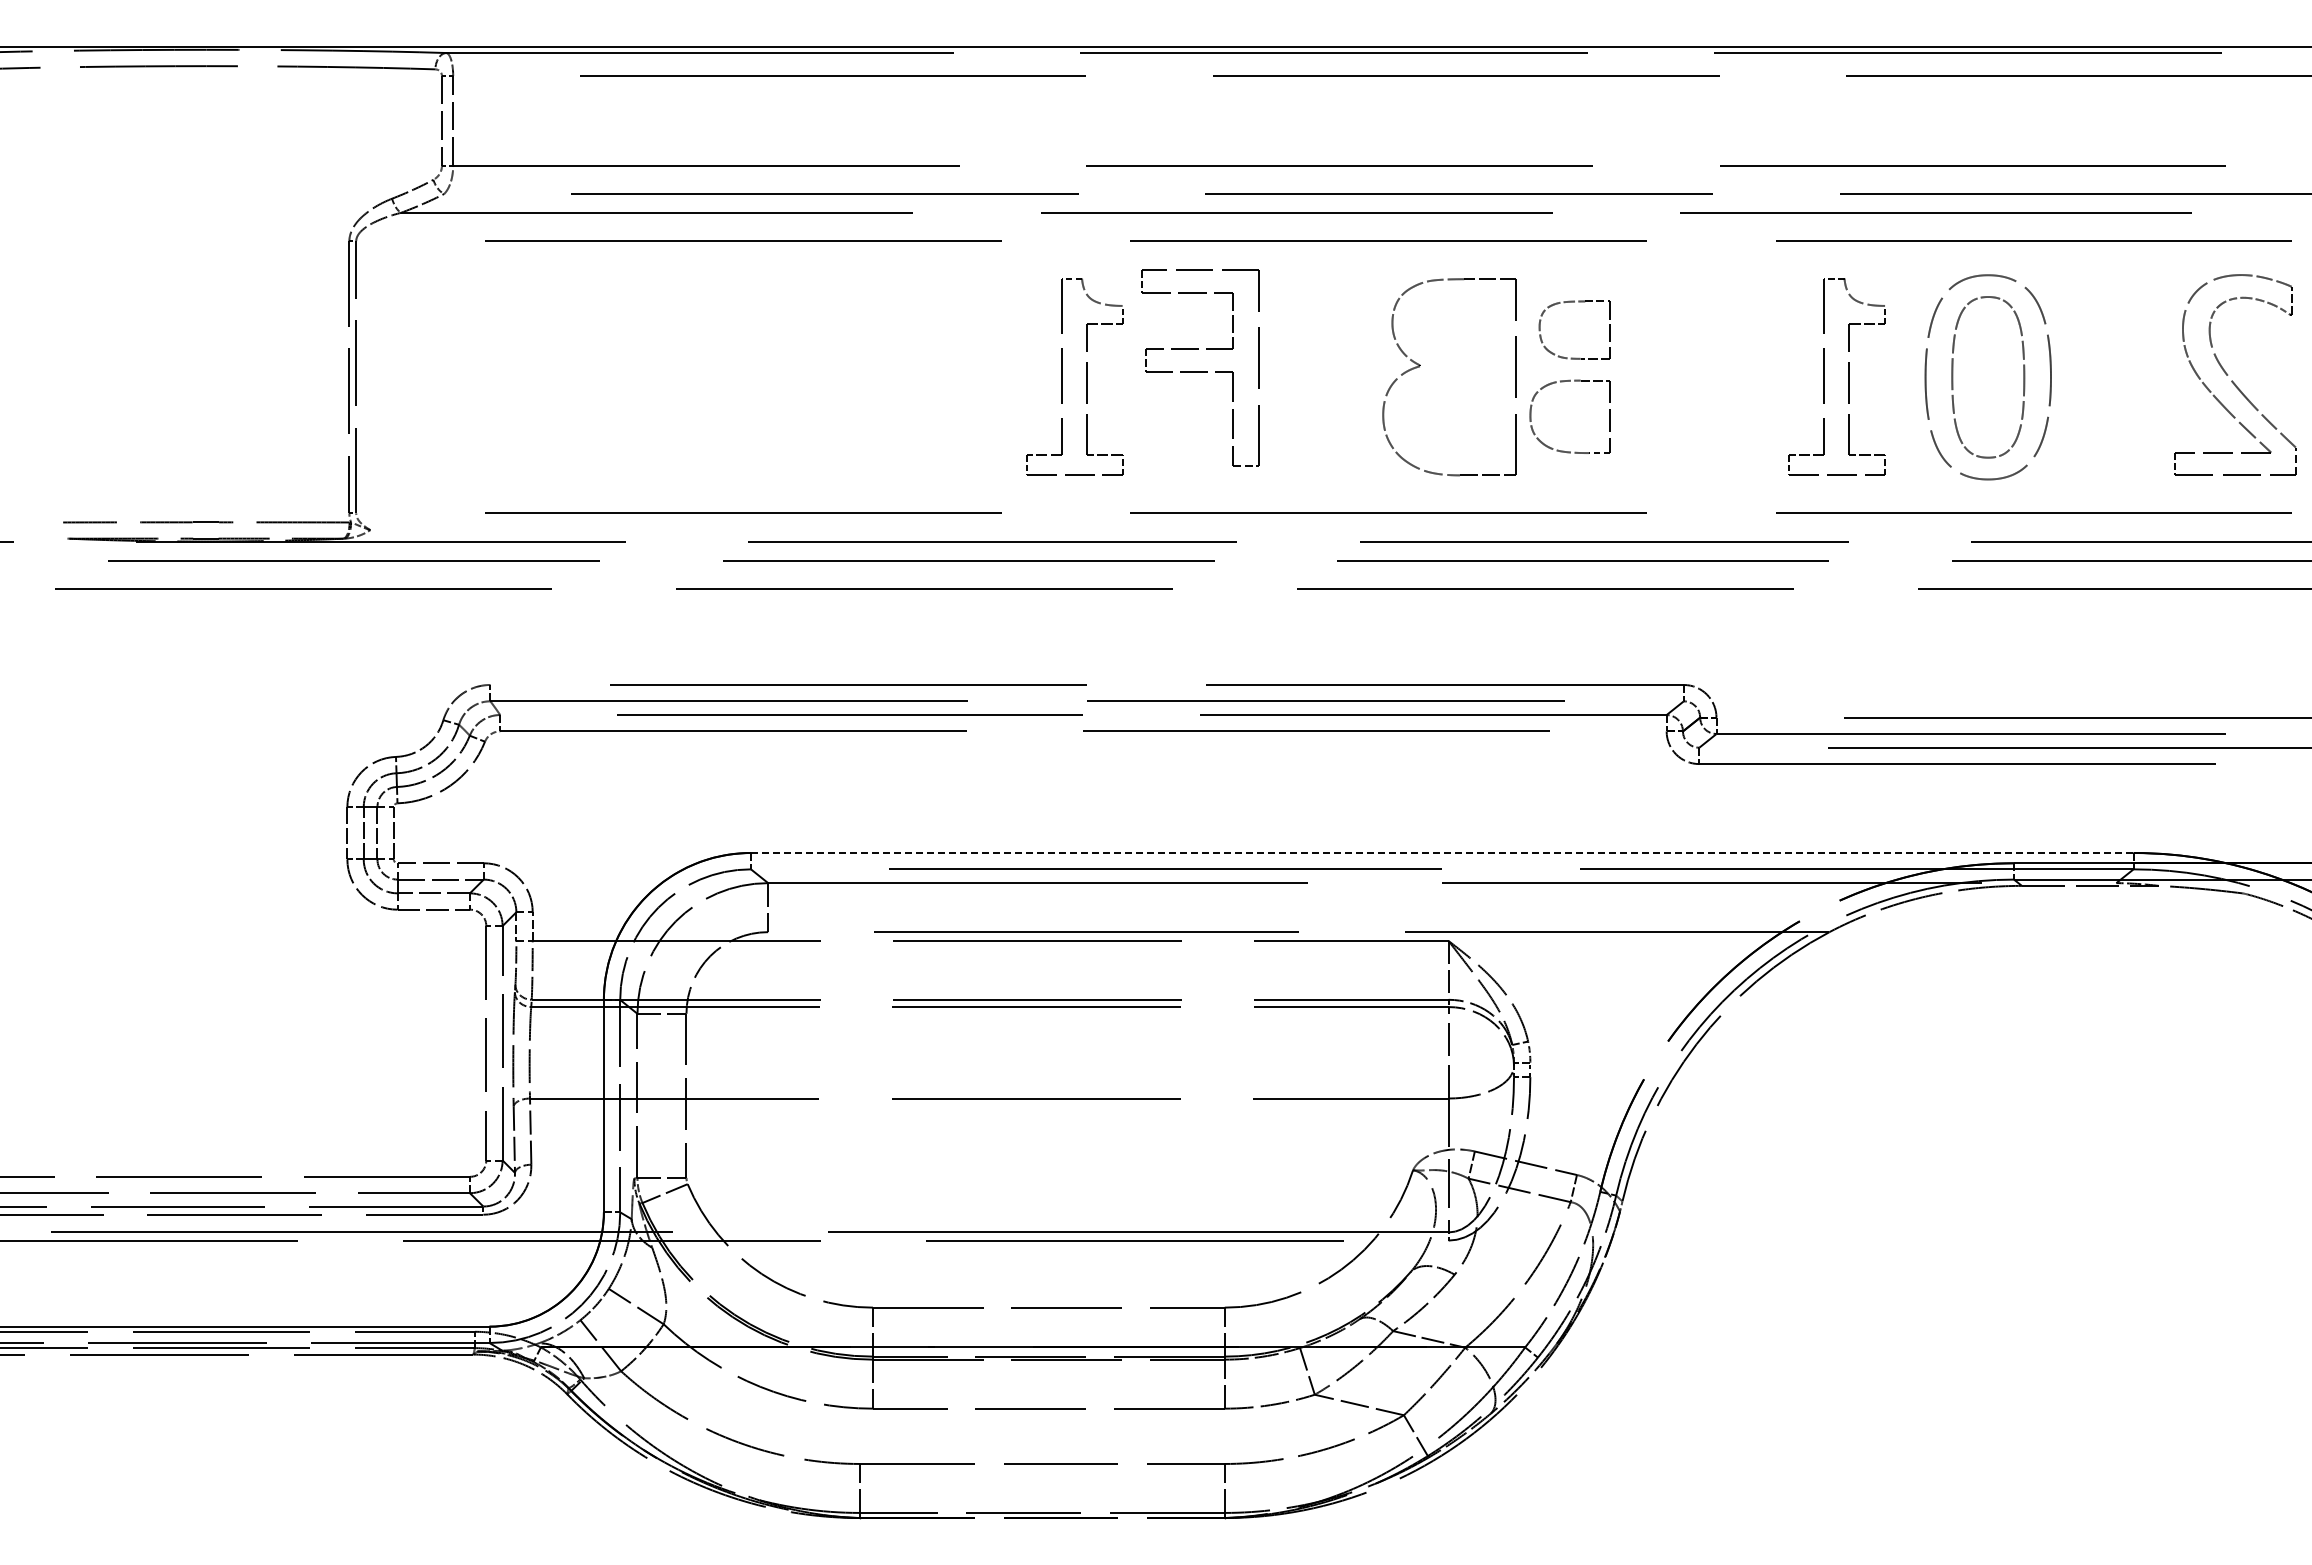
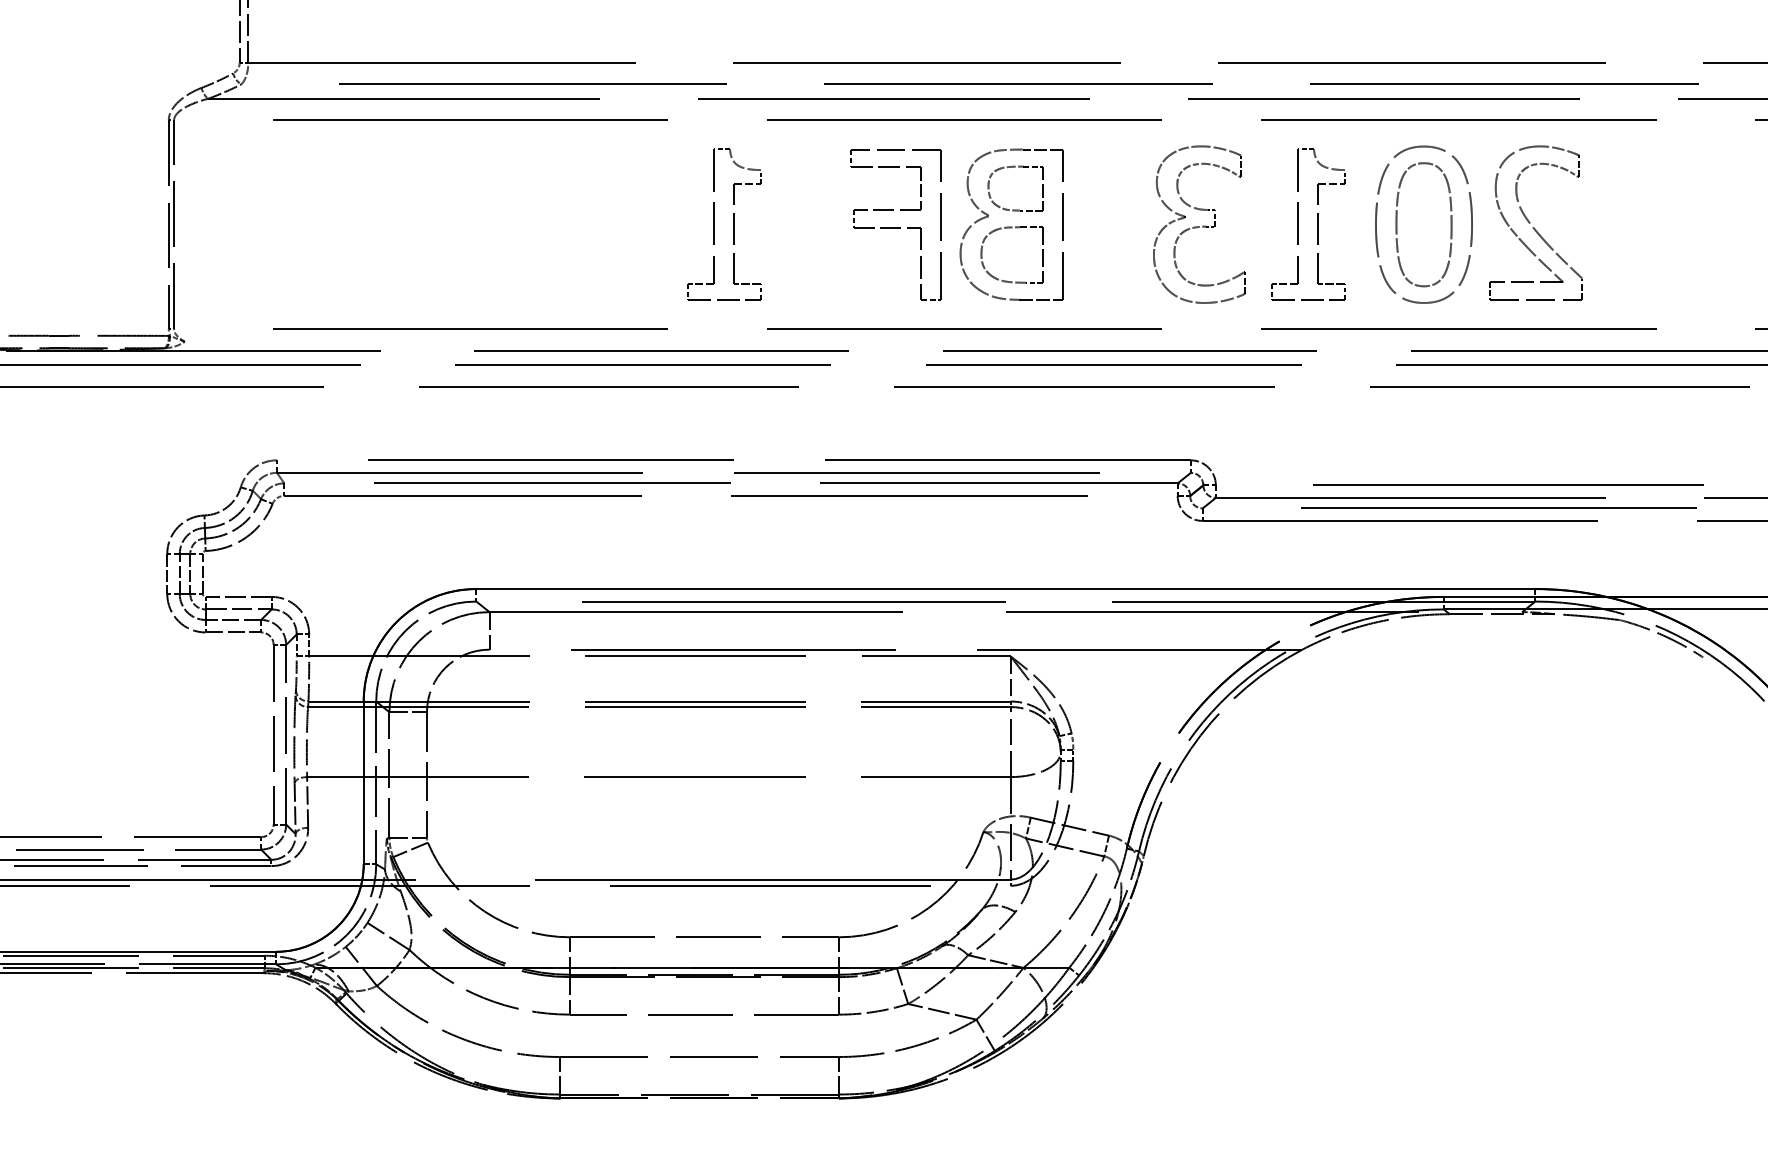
part: (1574, 302) -> (1015, 167), moved
part: (1200, 367) -> (895, 224), moved
part: (1694, 377) -> (1199, 224), added
part: (2232, 380) -> (1533, 227), moved
part: (1563, 382) -> (1006, 228), moved
line: (1442, 853) -> (1006, 589), dashed -> solid

